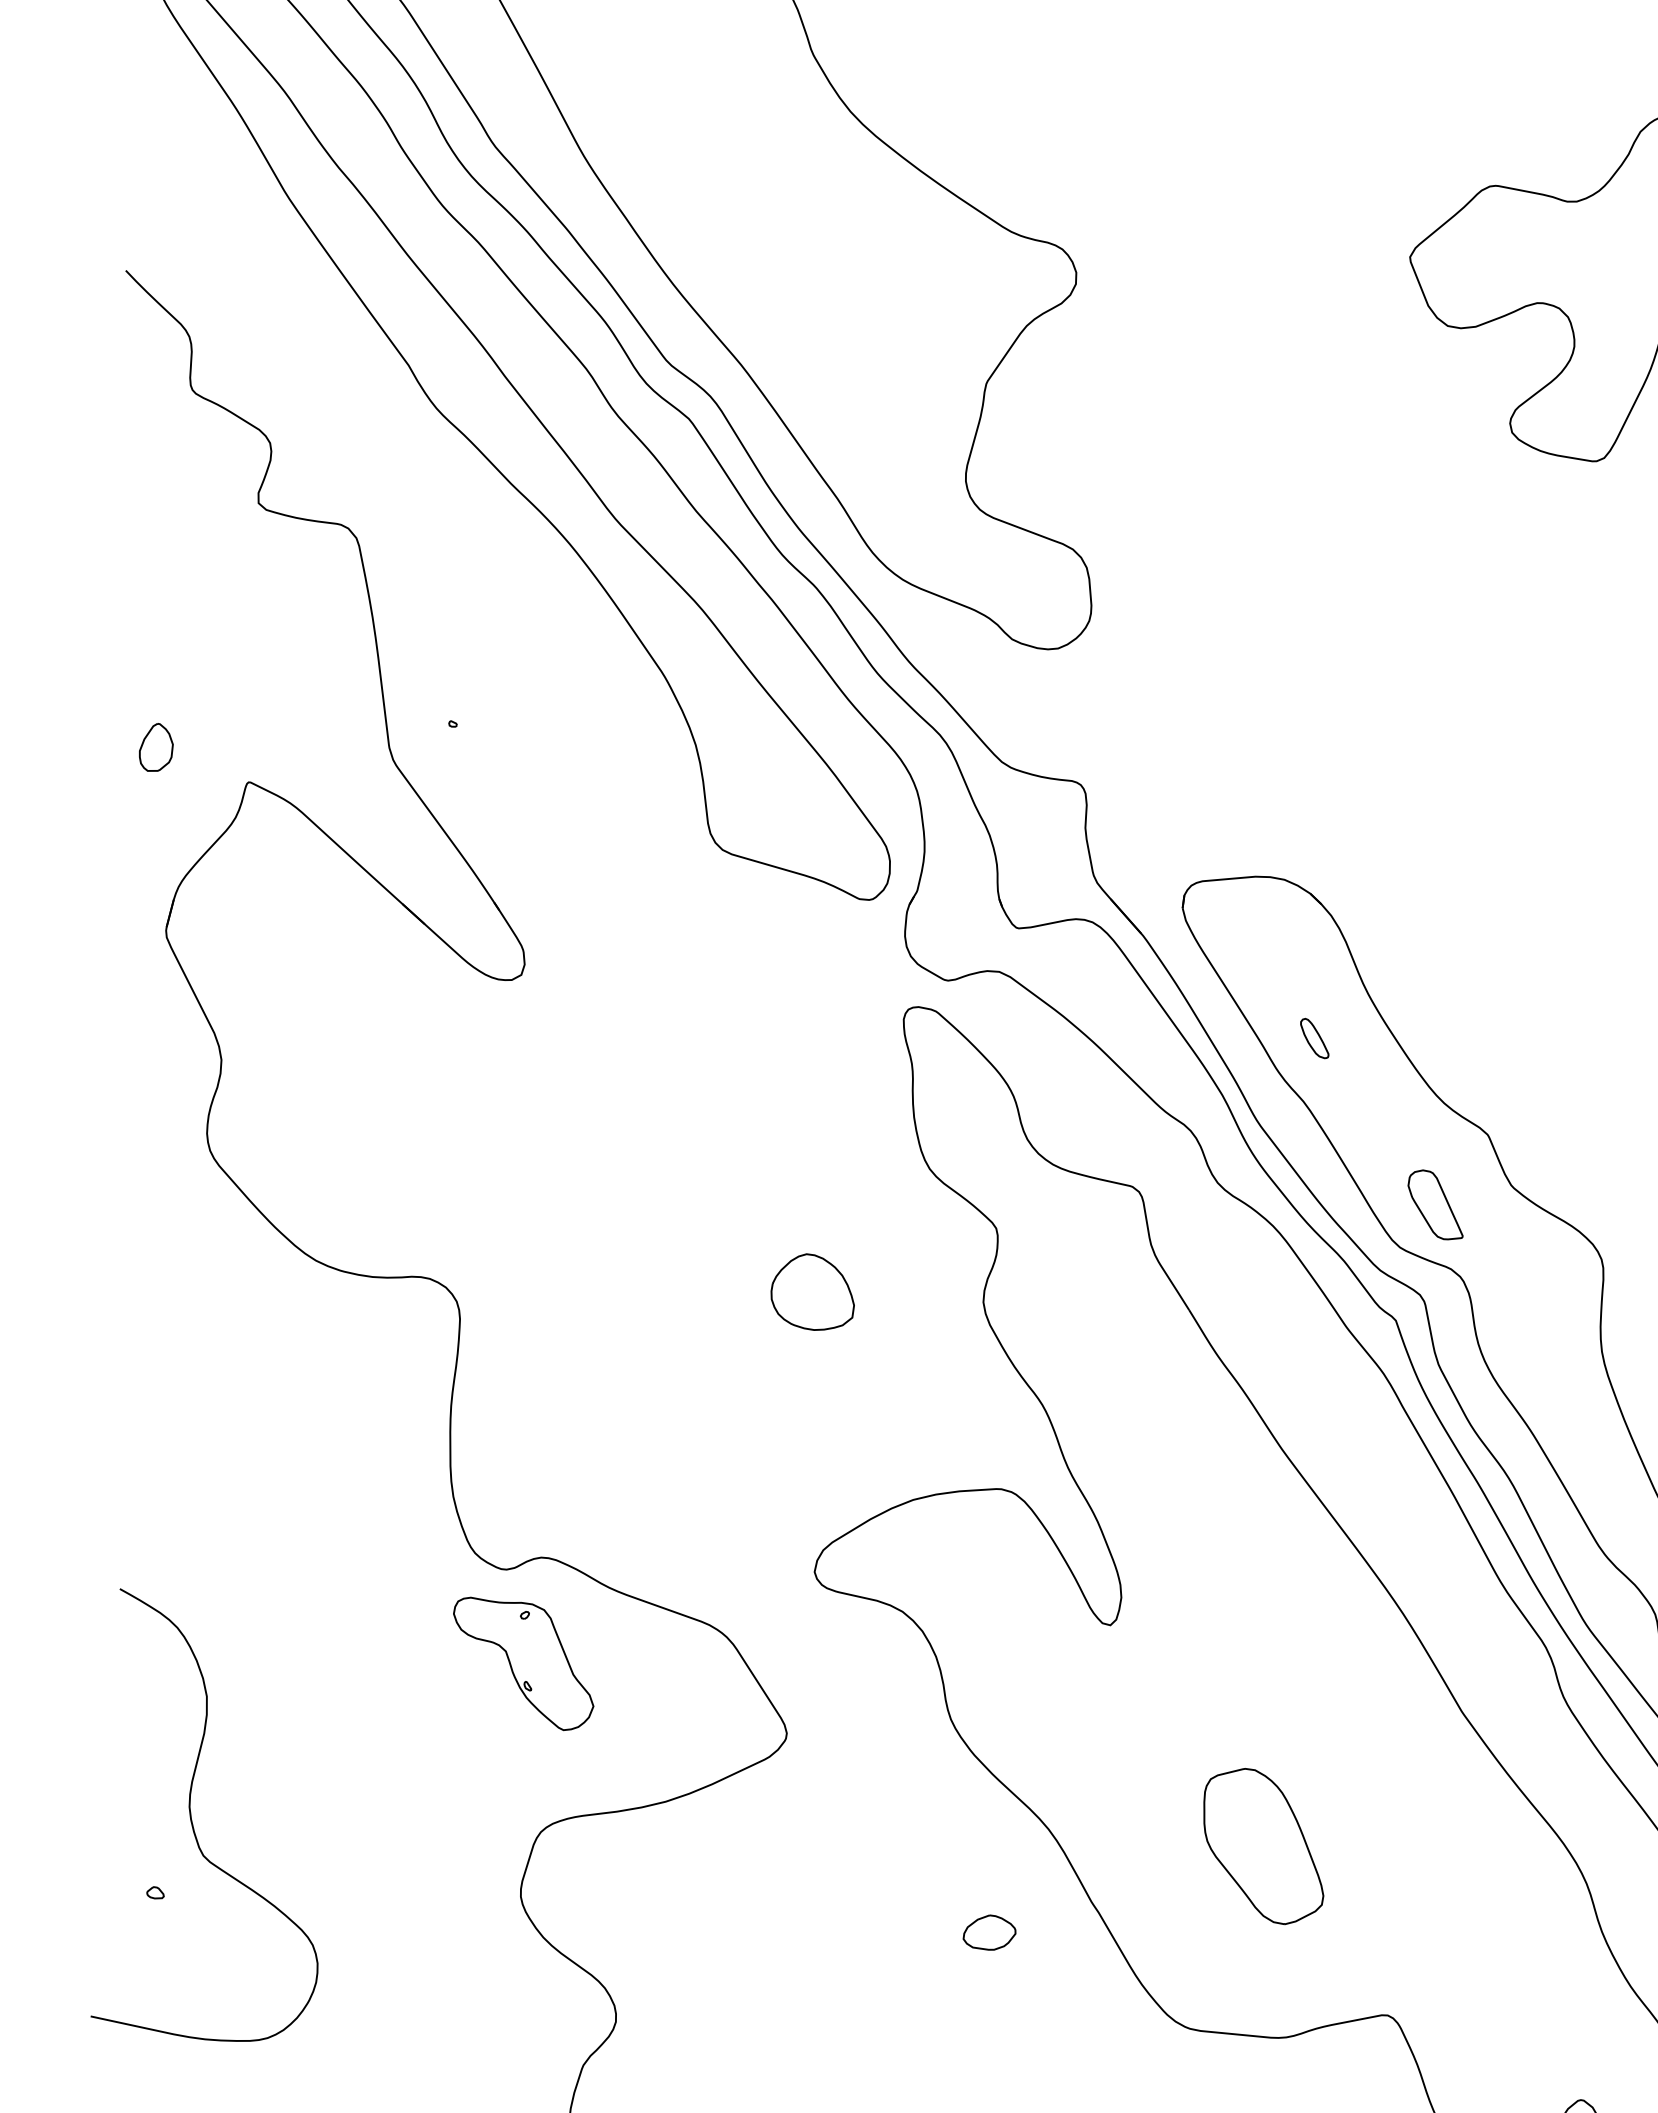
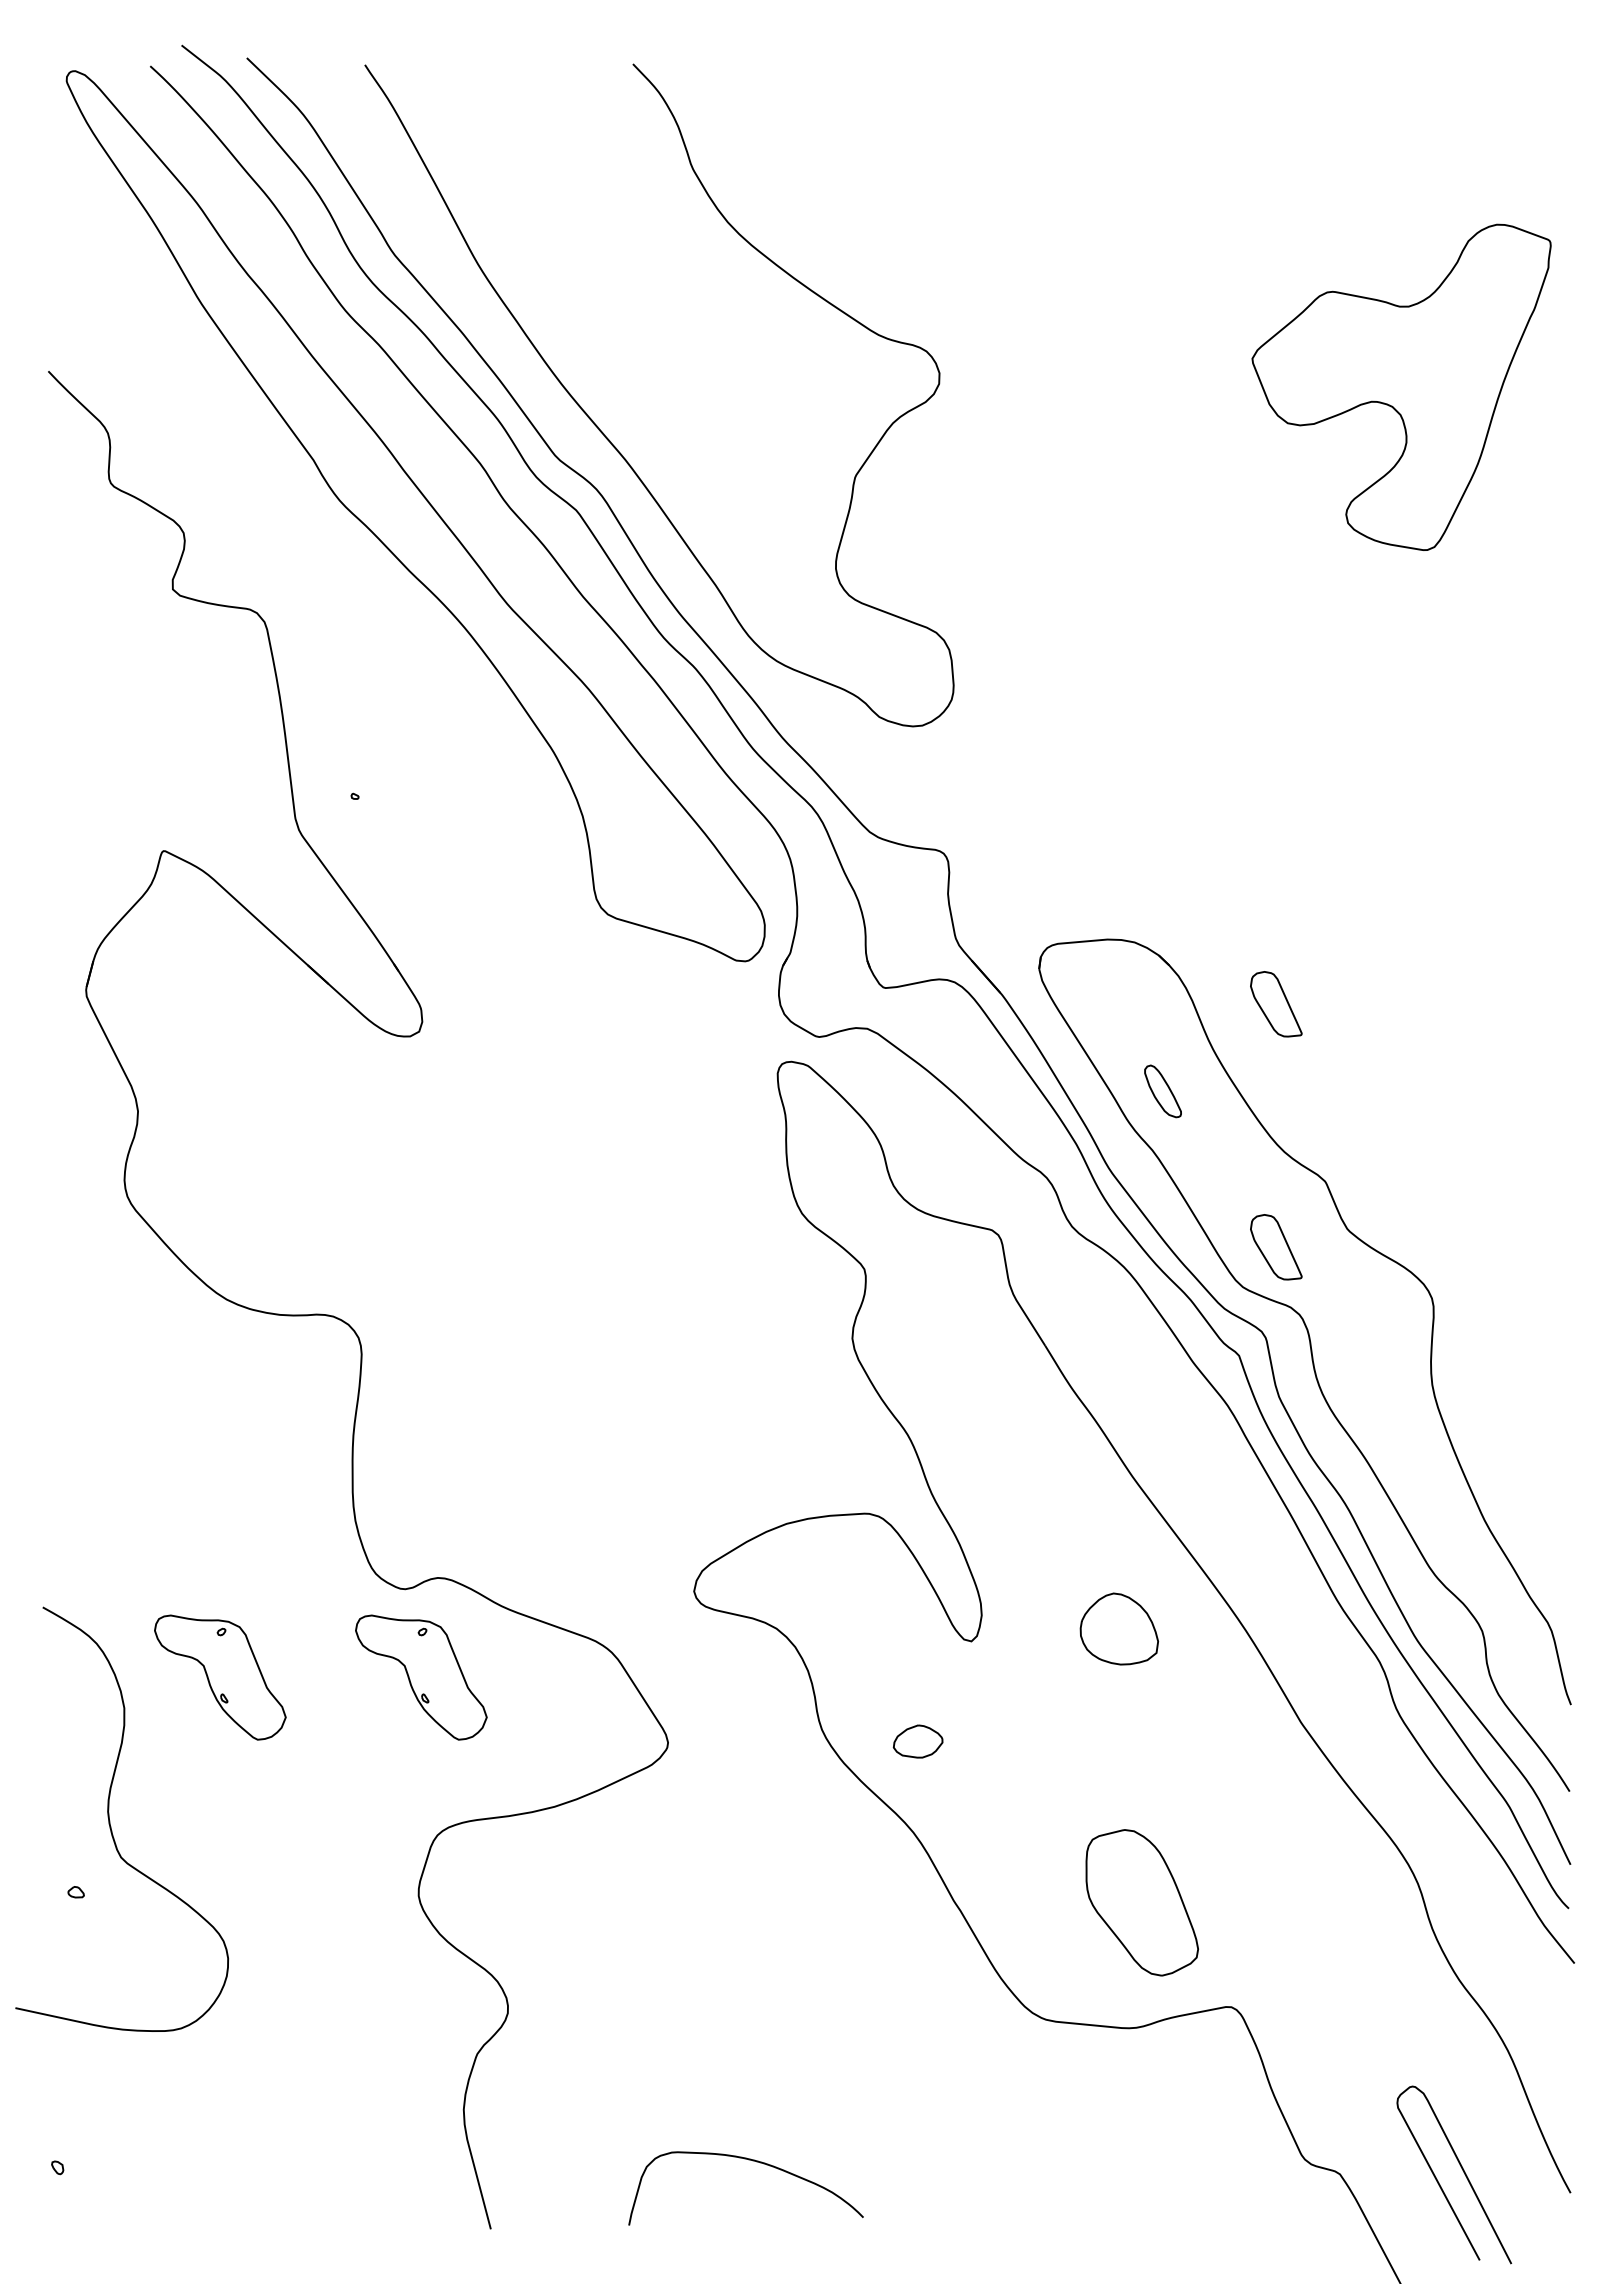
part: (155, 747) -> (76, 818), removed
part: (1435, 945) -> (1276, 1004), added
part: (1314, 1037) -> (1162, 1090), size x1.4
part: (811, 1291) -> (1118, 1628), moved
part: (309, 1663) -> (220, 1677), added
part: (1262, 1846) -> (1141, 1902), moved
part: (988, 1932) -> (917, 1741), moved

